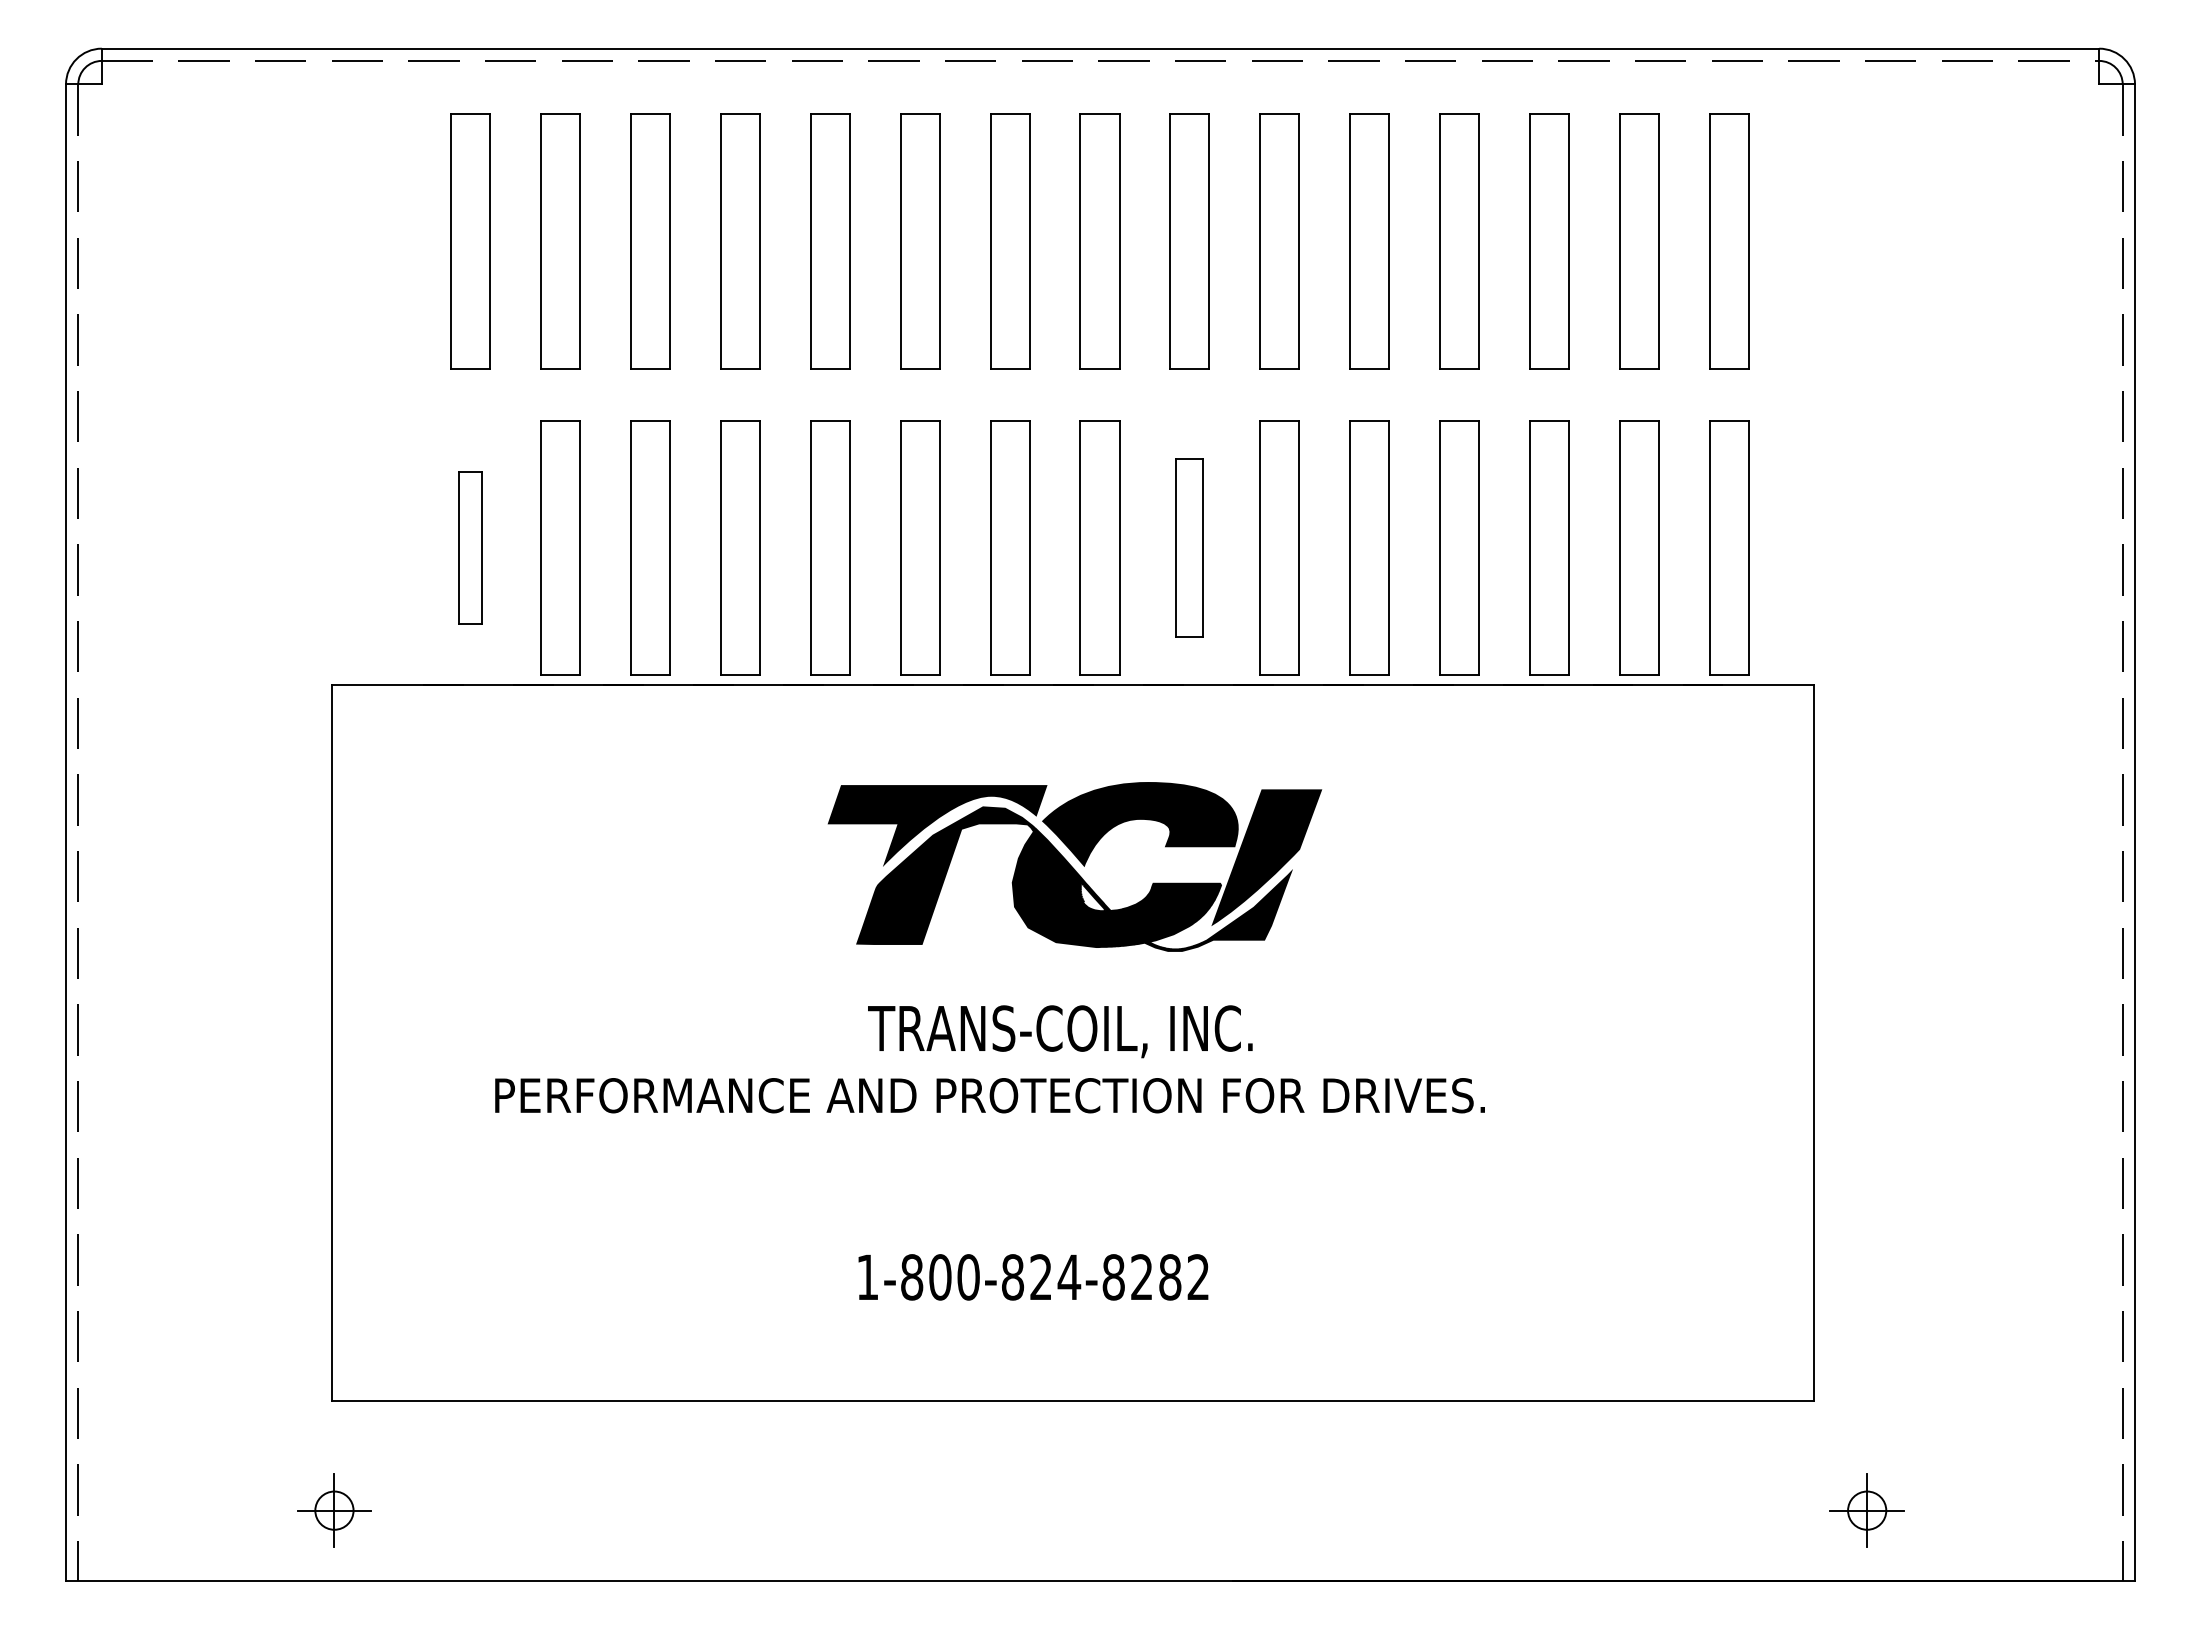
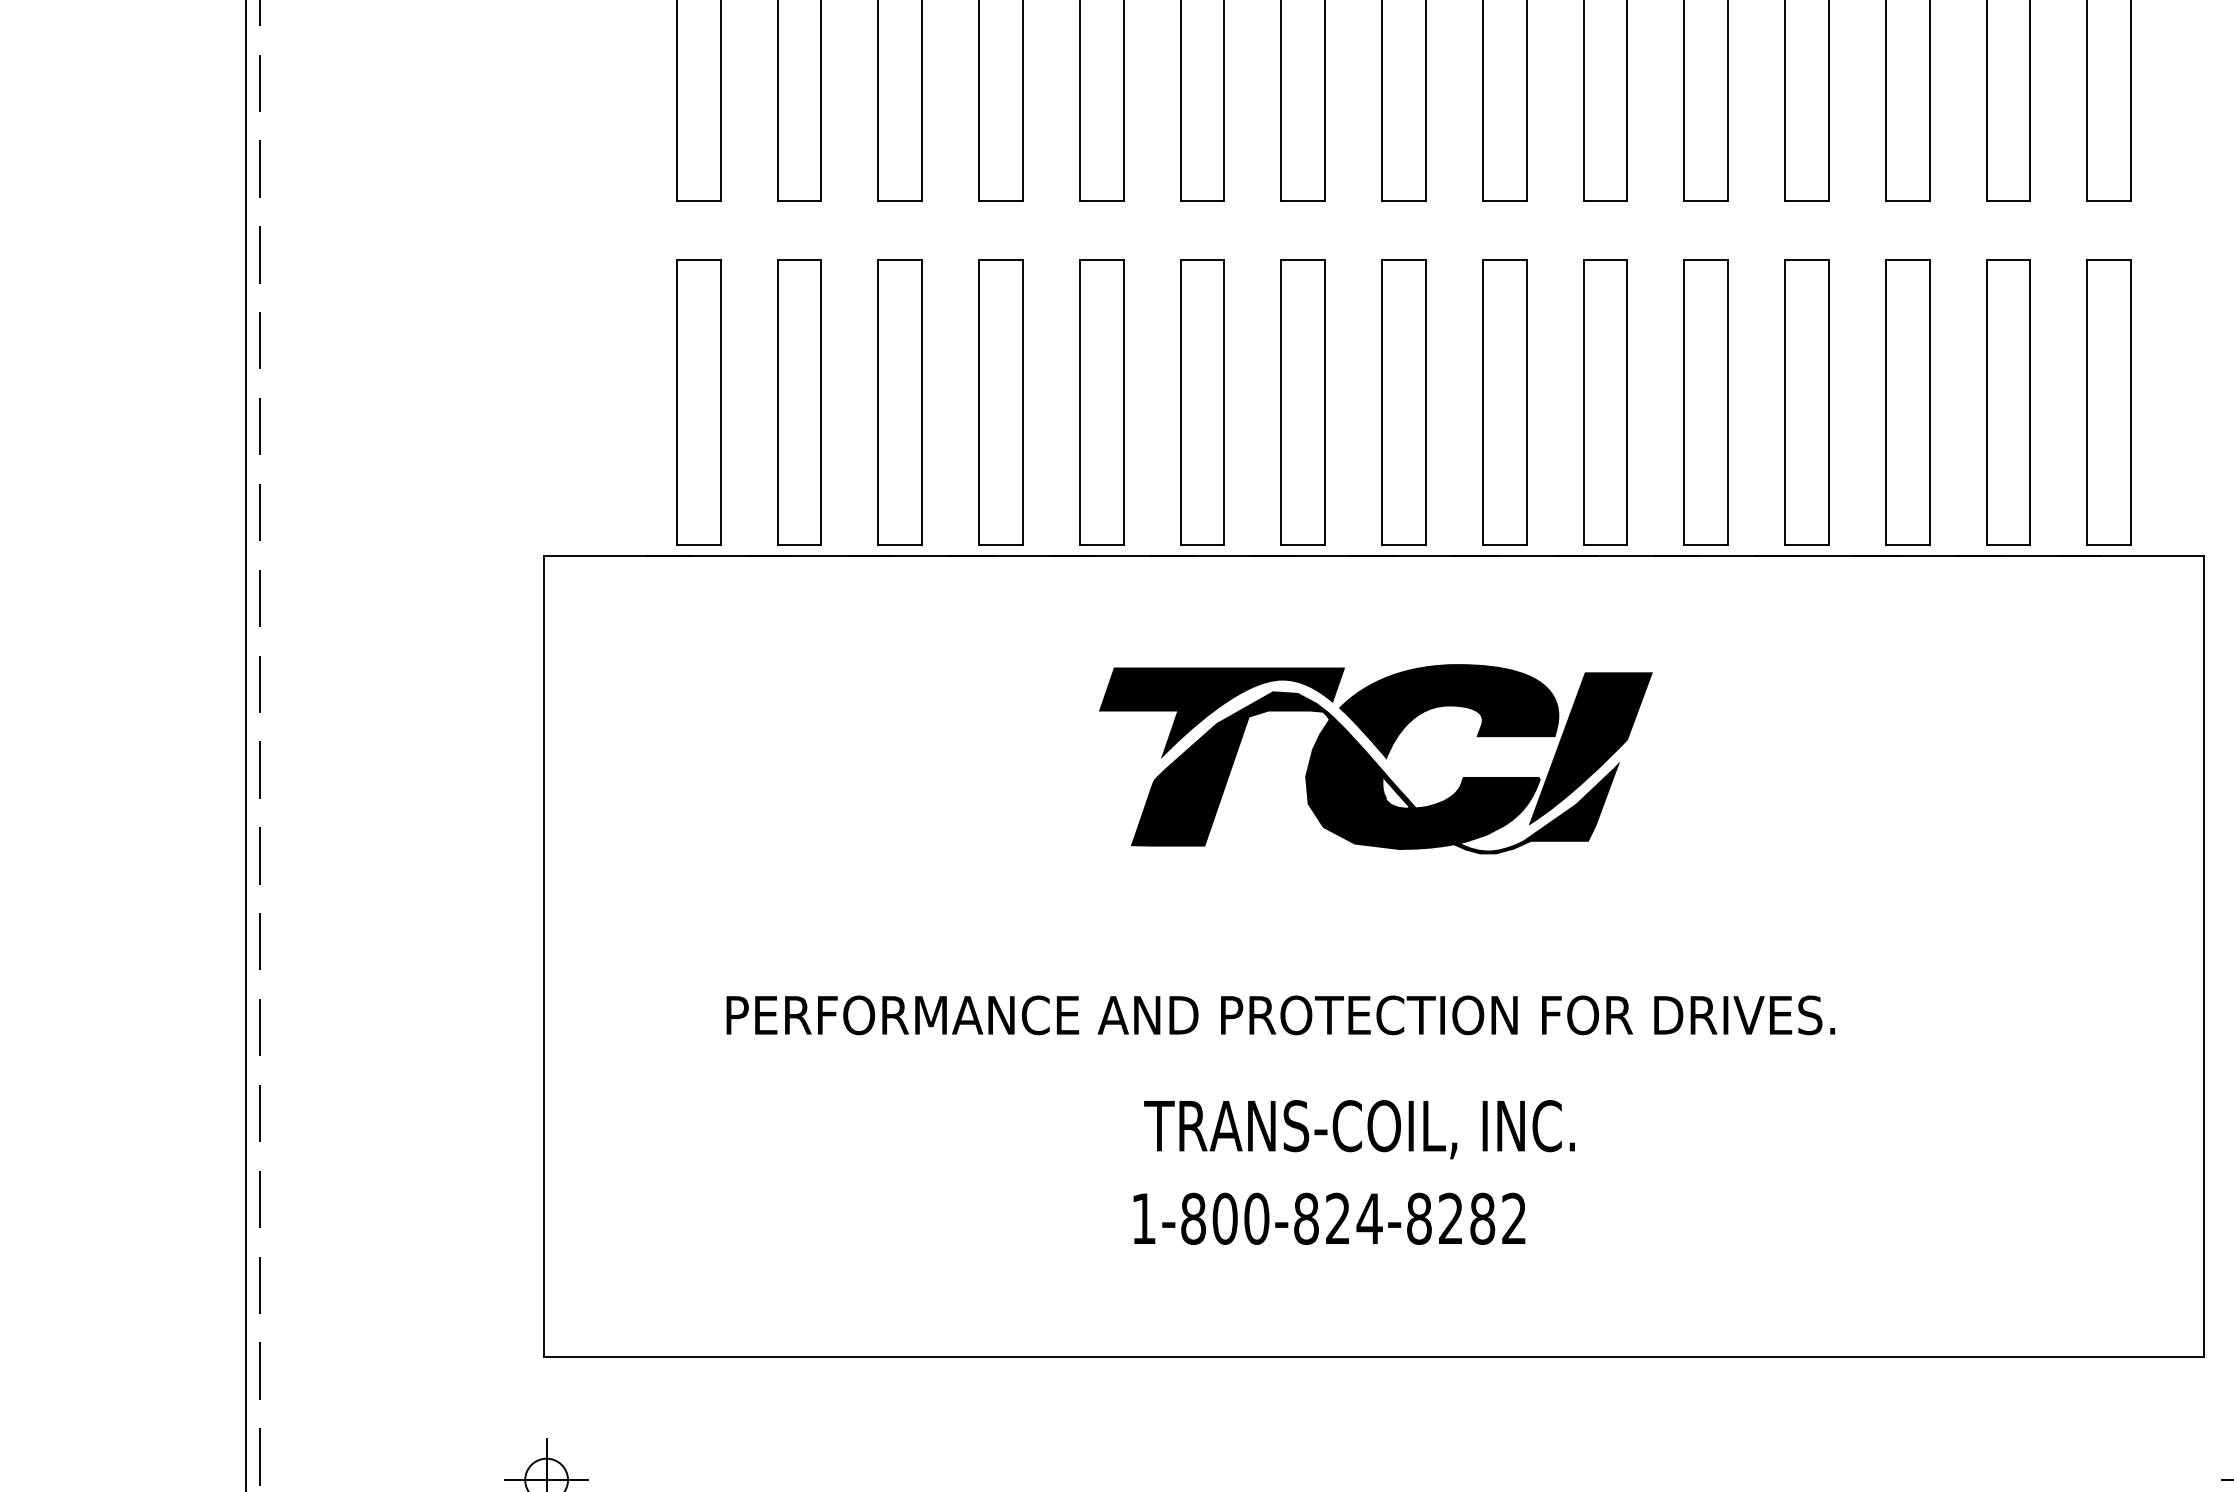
part: (470, 547) -> (698, 401), size x1.67
part: (1189, 547) -> (1504, 401), size x1.43
text: (1060, 1031) -> (1359, 1129), moved

